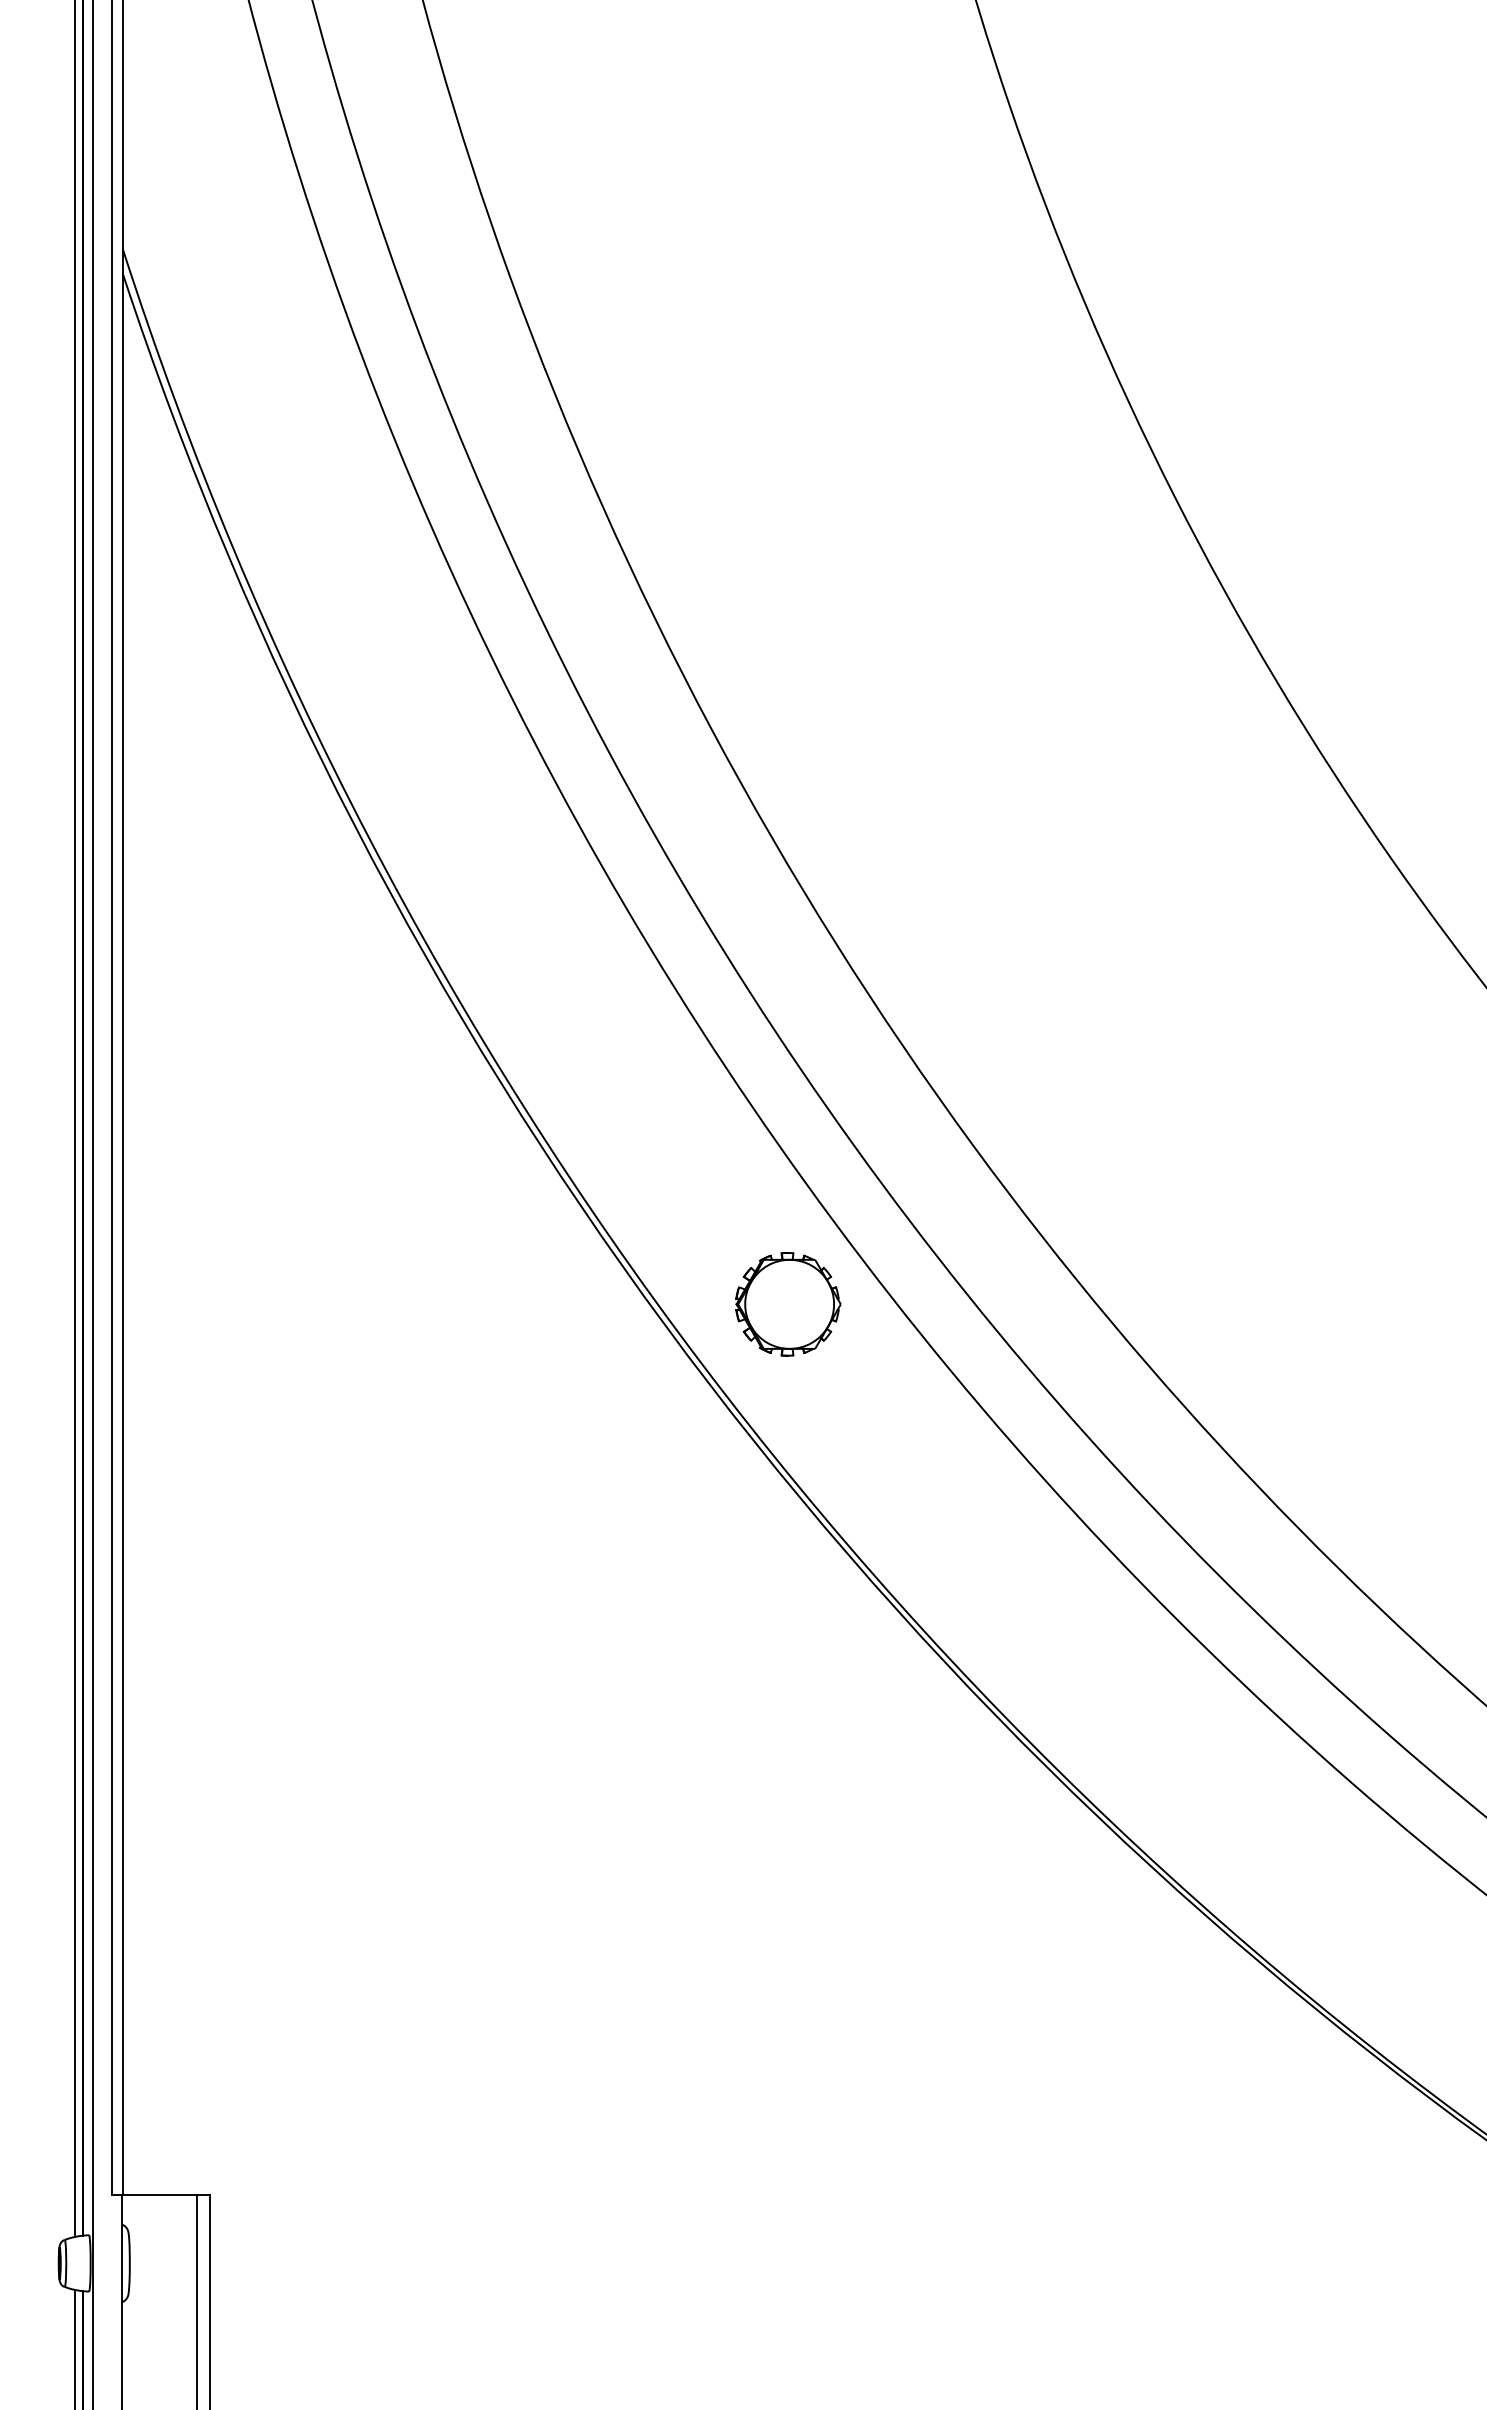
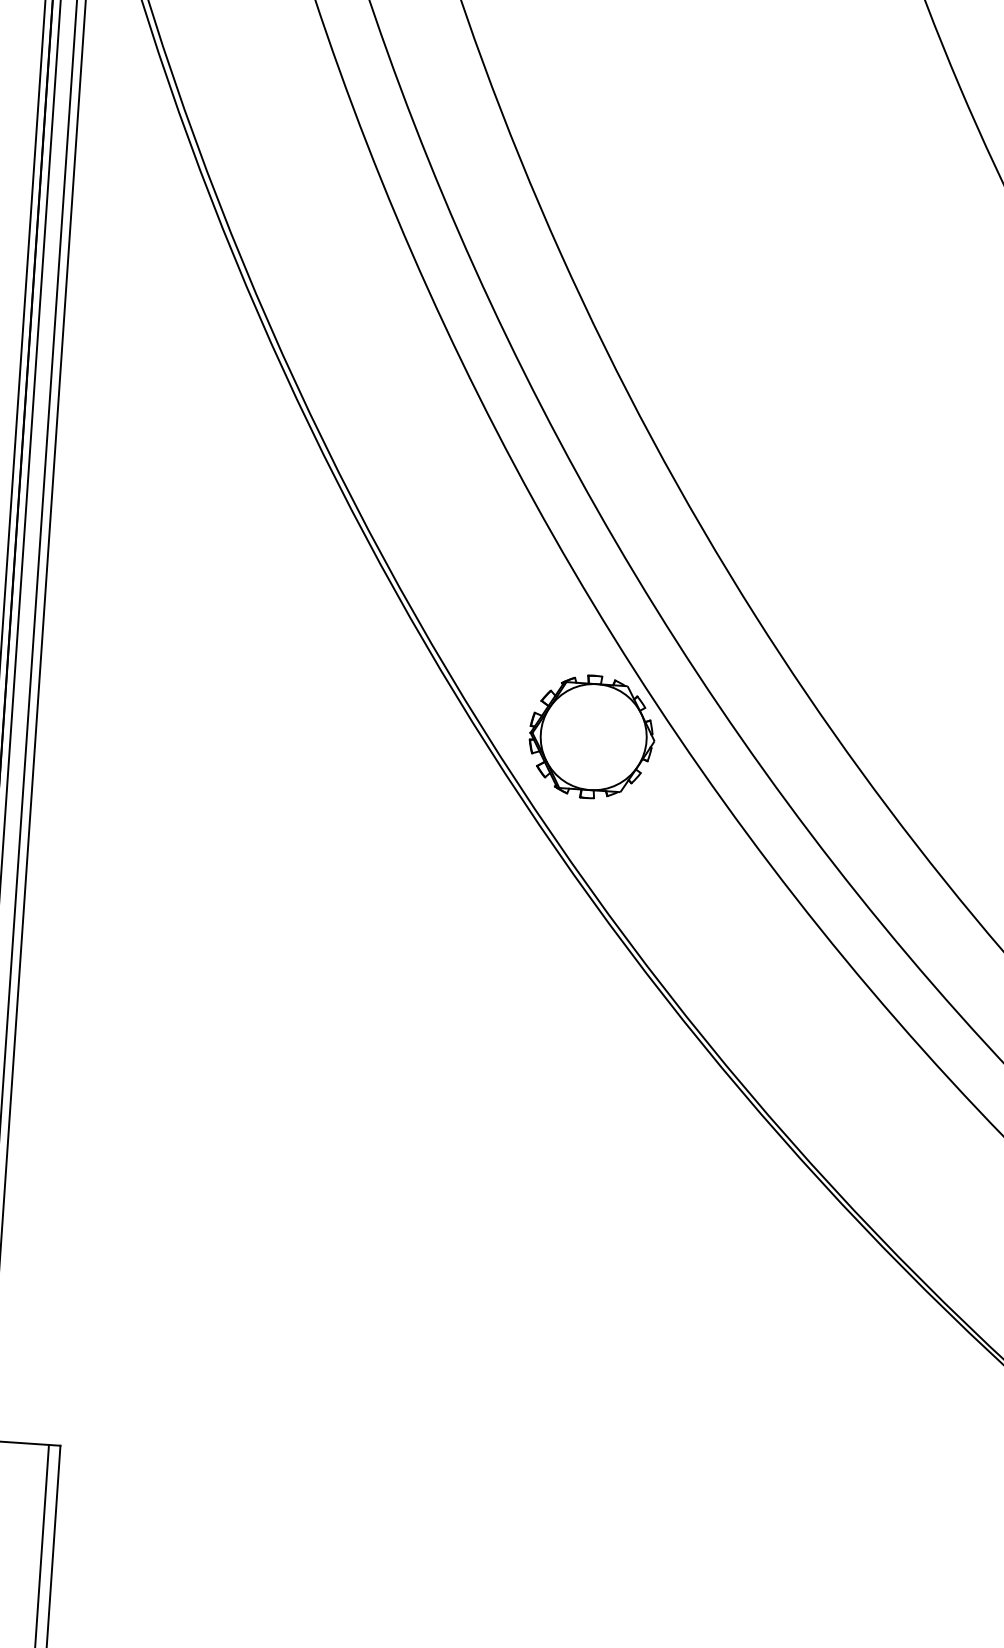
part: (788, 1304) -> (592, 737), size x1.43

